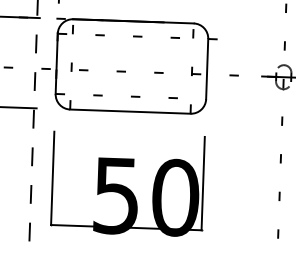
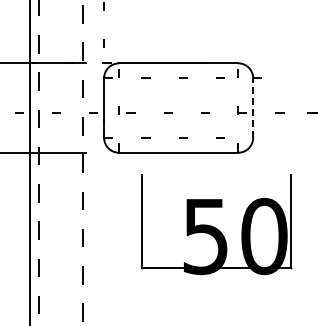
line: (207, 69) -> (253, 108), solid -> dashed
part: (127, 184) -> (216, 224), moved

